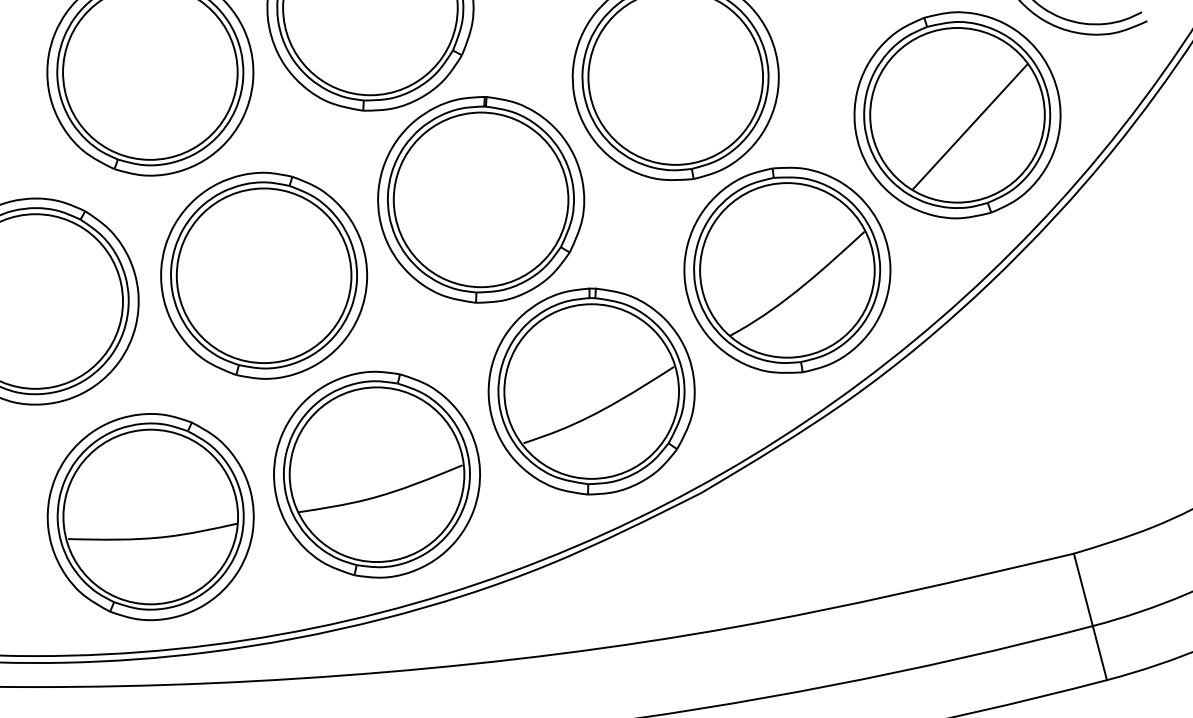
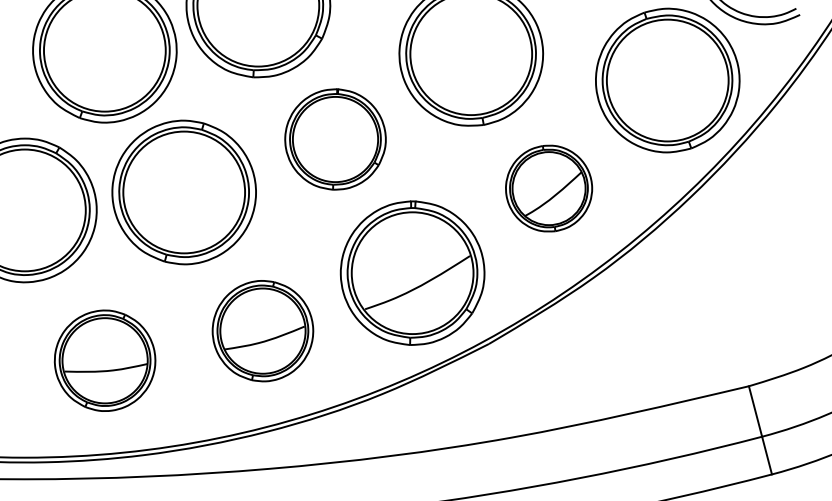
line: (970, 126) -> (676, 88), removed
part: (481, 199) -> (335, 139), size x0.7
part: (786, 270) -> (548, 188), size x0.6
part: (376, 473) -> (262, 330), size x0.7
part: (149, 516) -> (104, 360), size x0.7

